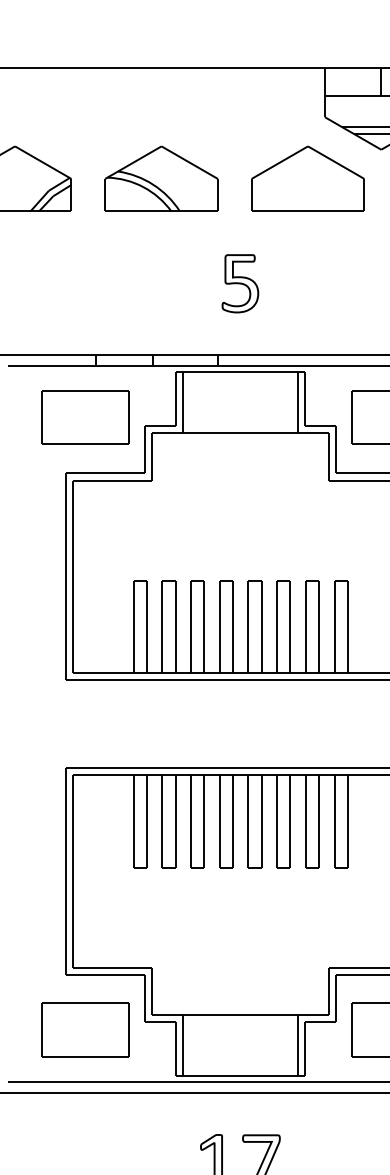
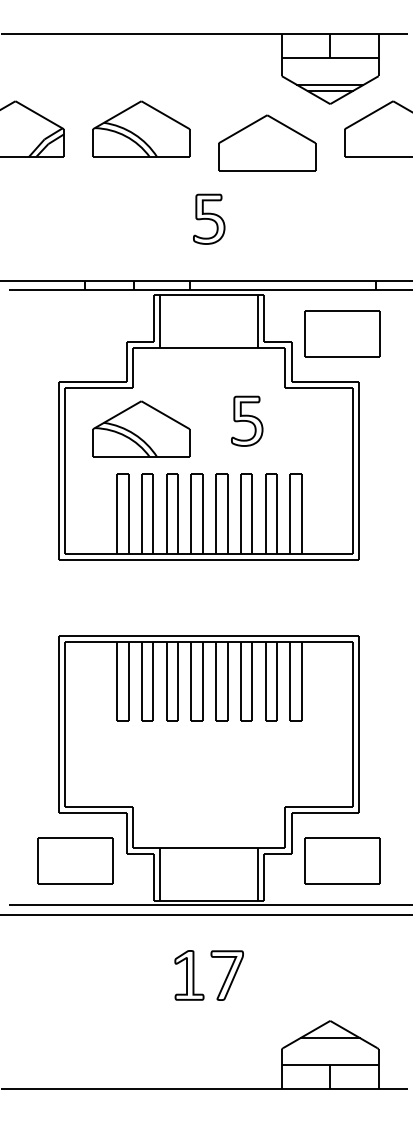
part: (308, 178) -> (267, 142), moved
part: (84, 416) -> (75, 333), removed
part: (284, 517) -> (247, 420), added
part: (161, 527) -> (141, 428), added

